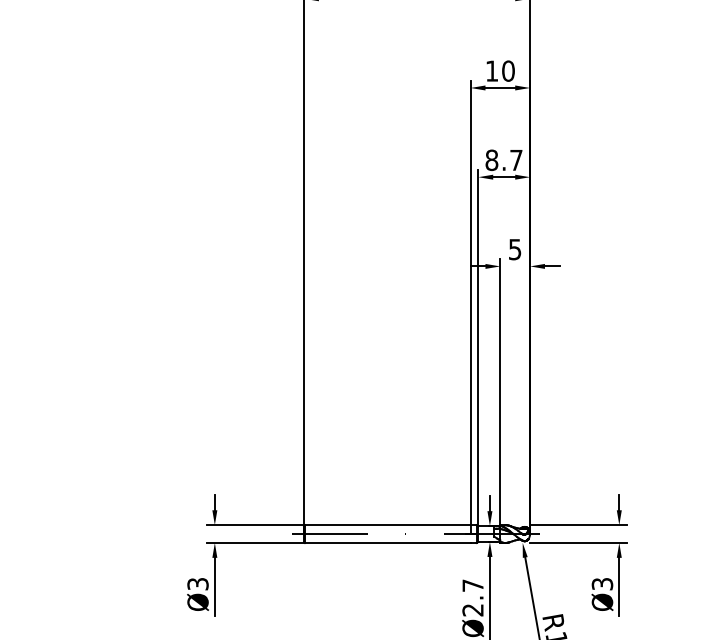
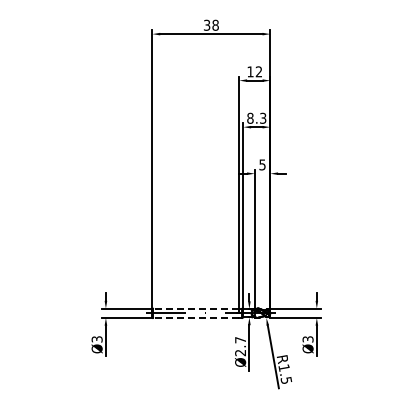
text: (507, 70) -> (258, 71), 10 -> 12
text: (516, 158) -> (263, 117), 8.7 -> 8.3
line: (386, 524) -> (195, 308), solid -> dashed
line: (386, 542) -> (195, 317), solid -> dashed

